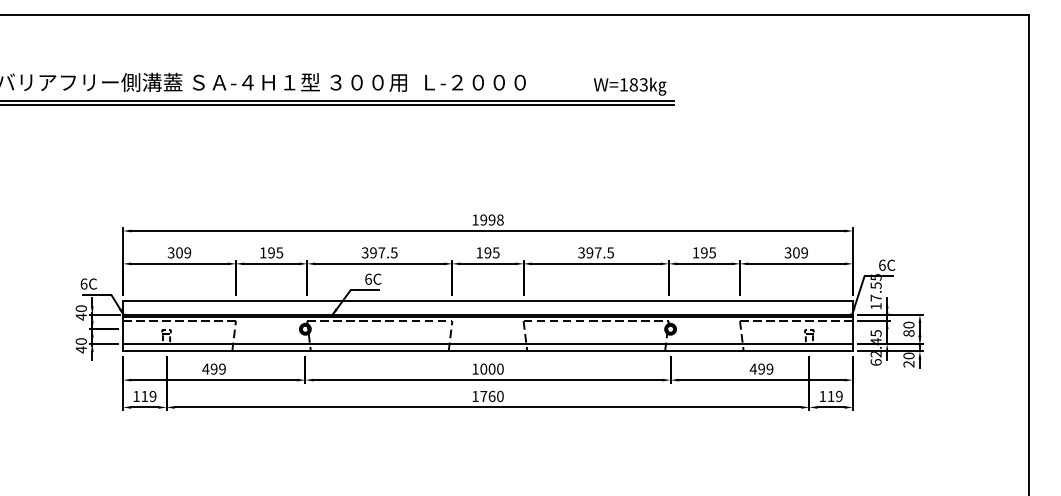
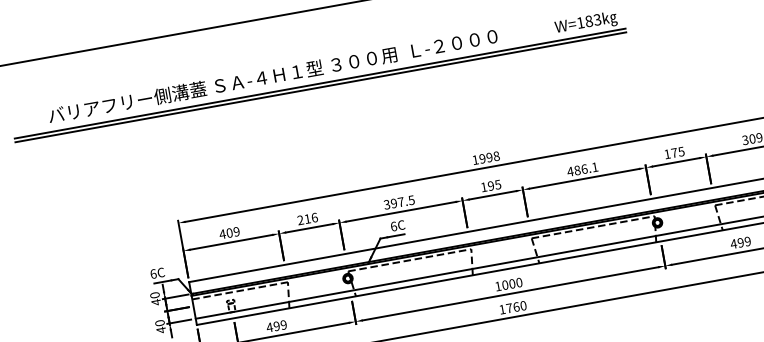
text: (170, 252) -> (221, 234), 309 -> 409
text: (271, 252) -> (307, 218), 195 -> 216
text: (595, 252) -> (582, 169), 397.5 -> 486.1
text: (704, 252) -> (674, 152), 195 -> 175

